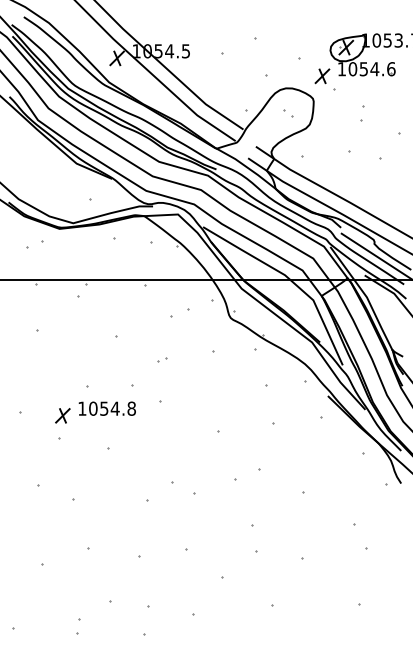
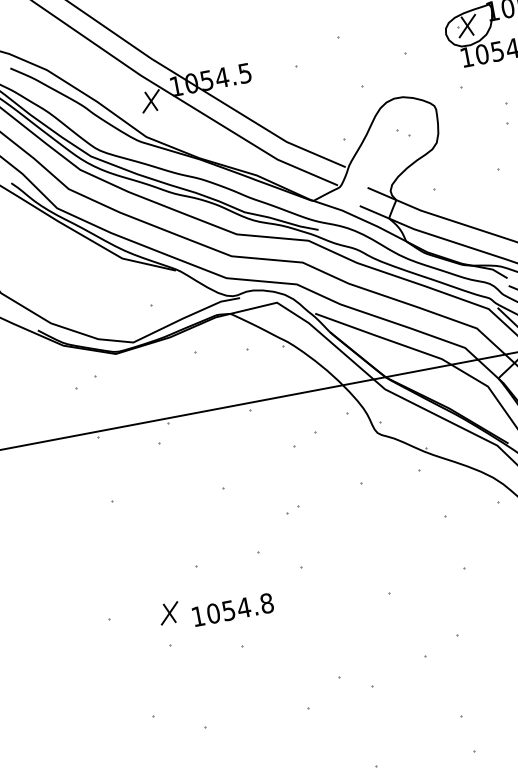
part: (322, 76) -> (441, 72), removed
text: (106, 408) -> (231, 609), moved

